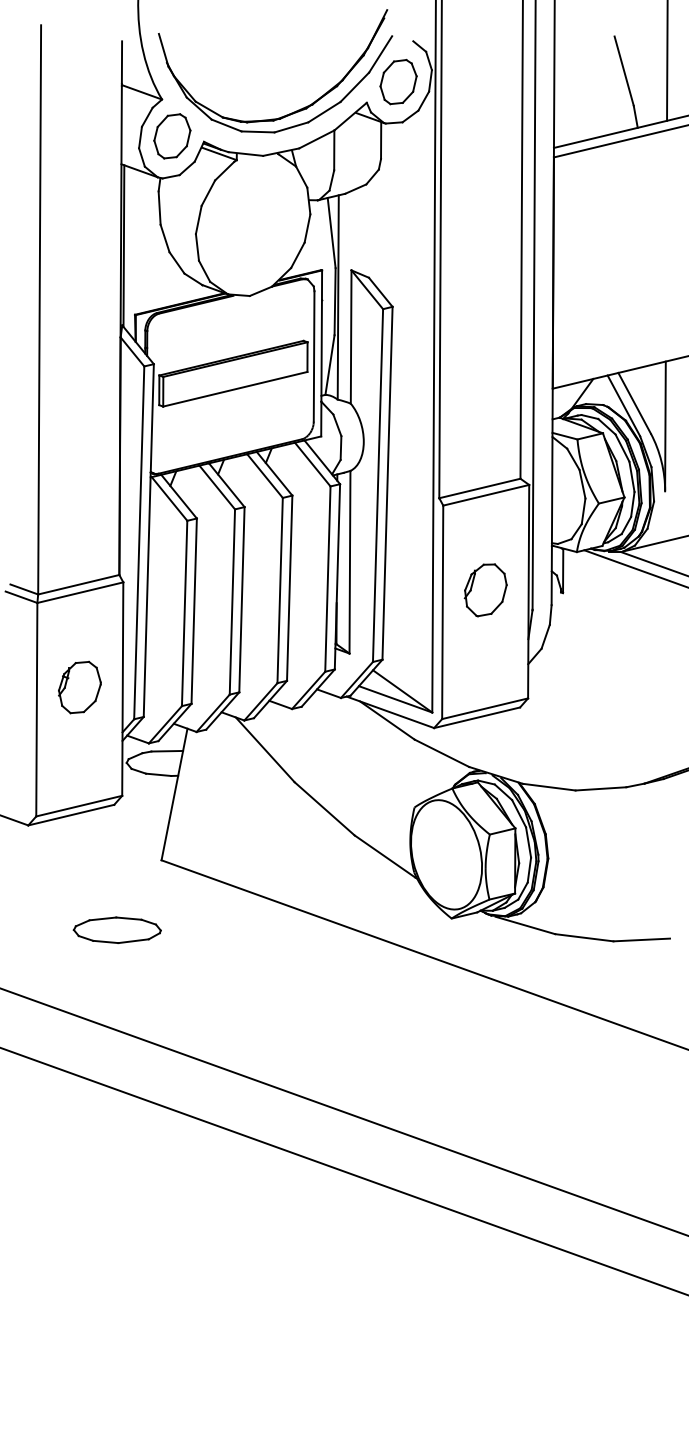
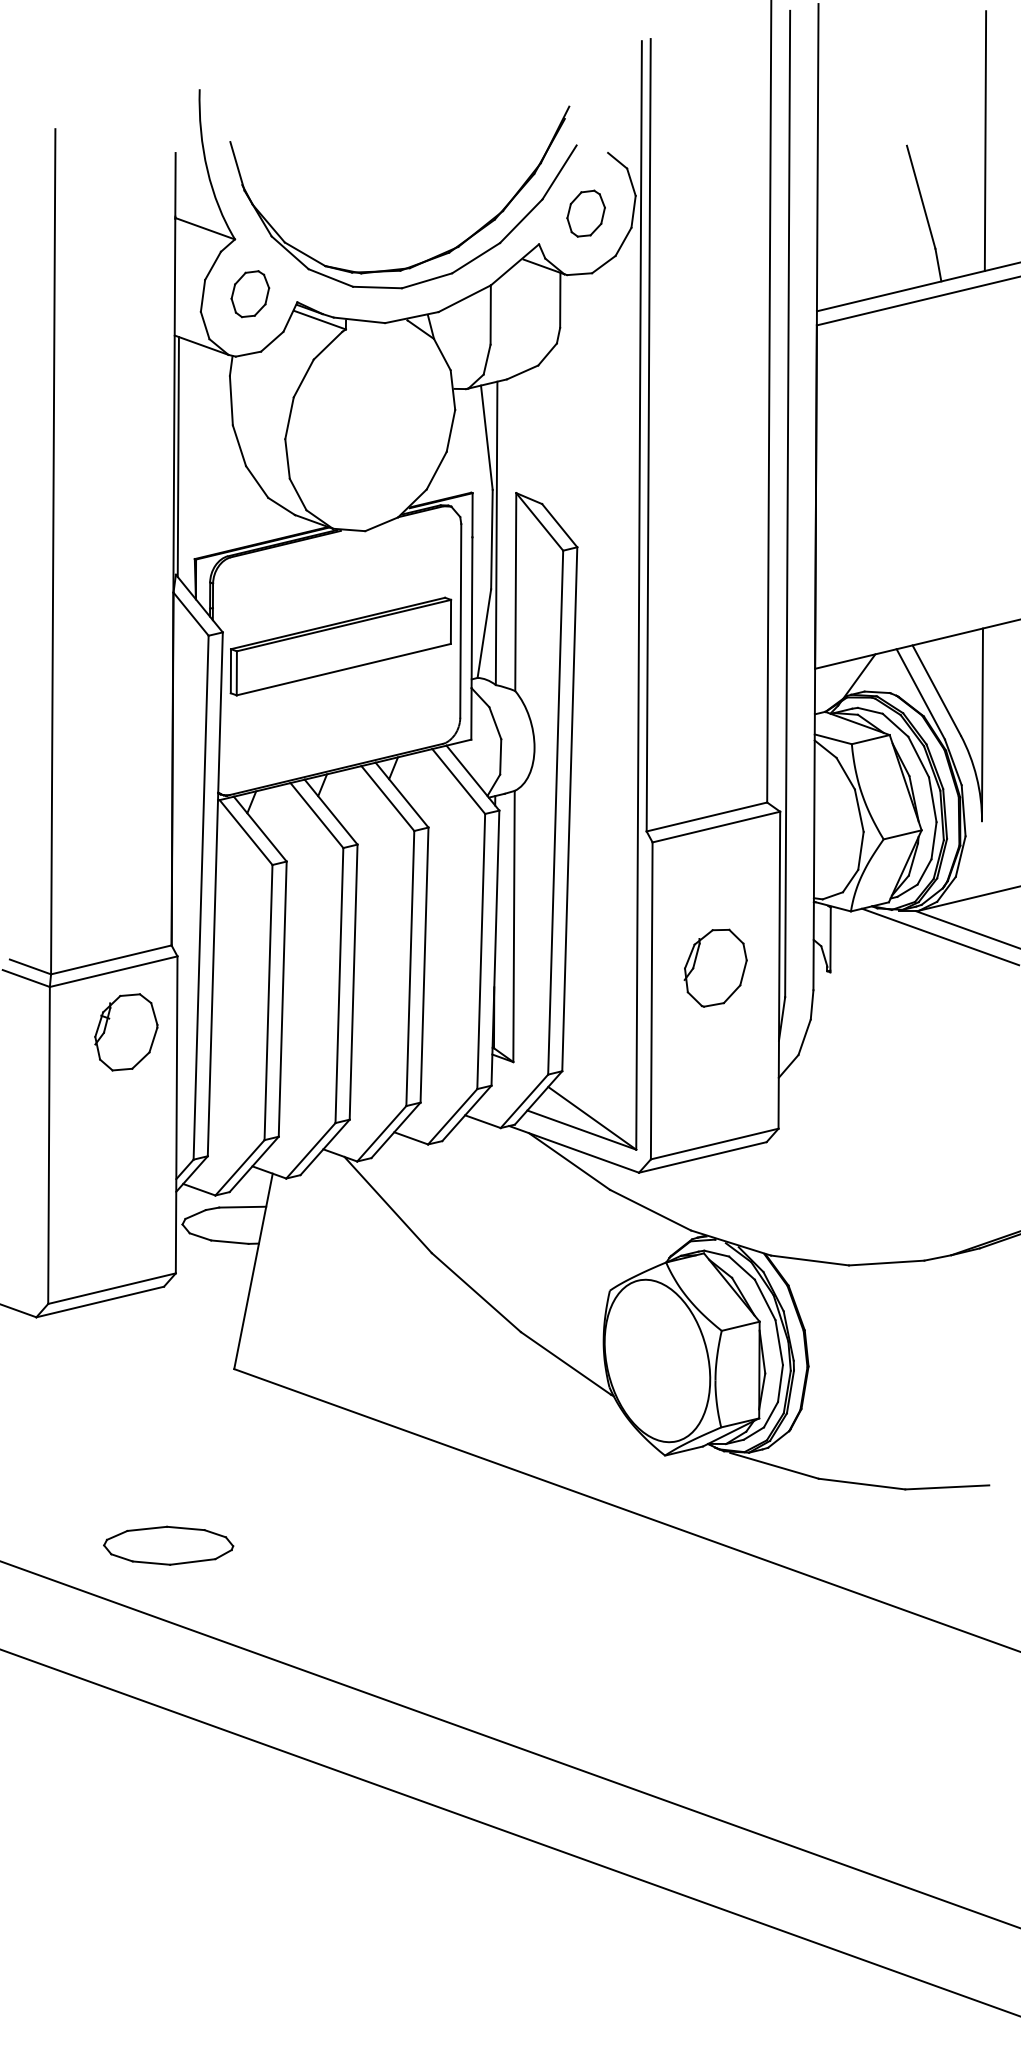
part: (398, 82) -> (586, 214), size x0.7
part: (172, 136) -> (250, 294), size x0.7
part: (79, 687) -> (125, 1032), moved
part: (116, 929) -> (167, 1544), moved

